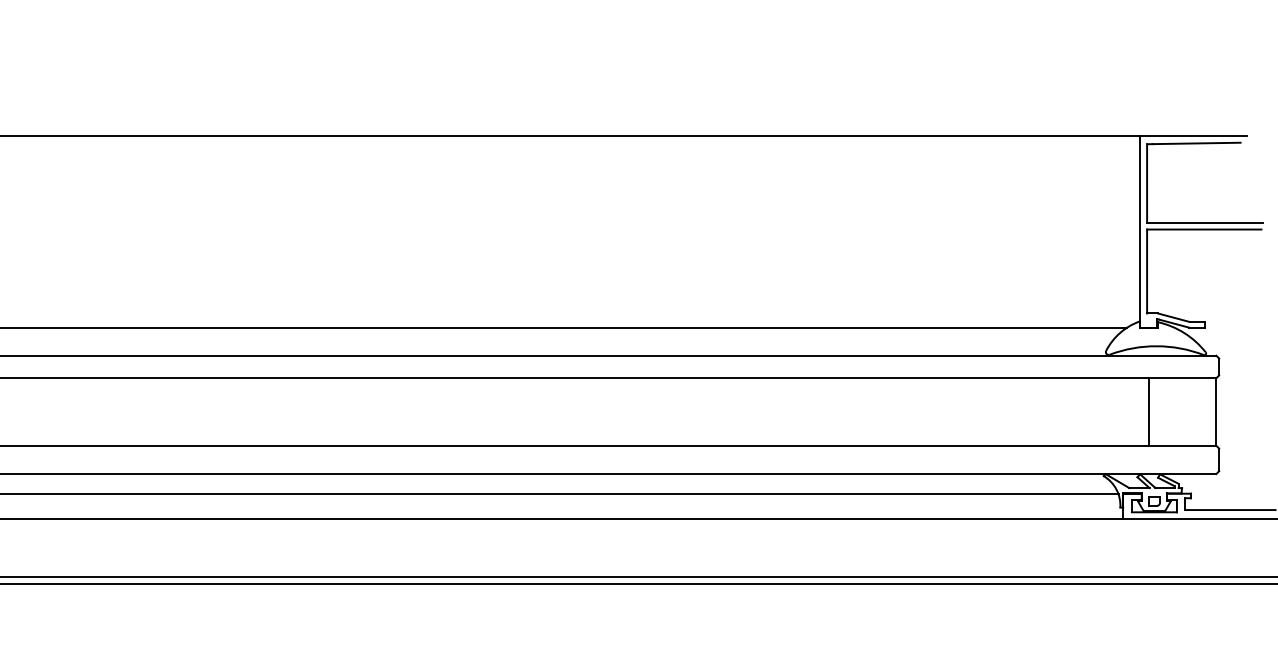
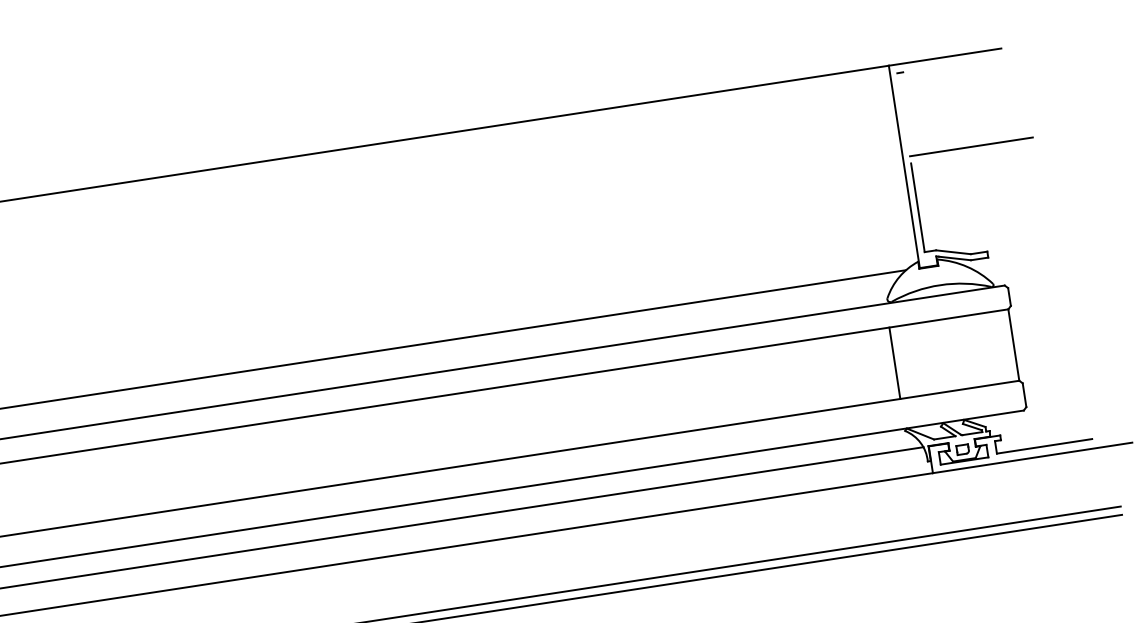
line: (1196, 143) -> (949, 64), removed
line: (1147, 183) -> (904, 114), removed
line: (1204, 229) -> (971, 154), removed
line: (1148, 411) -> (894, 362), moved

